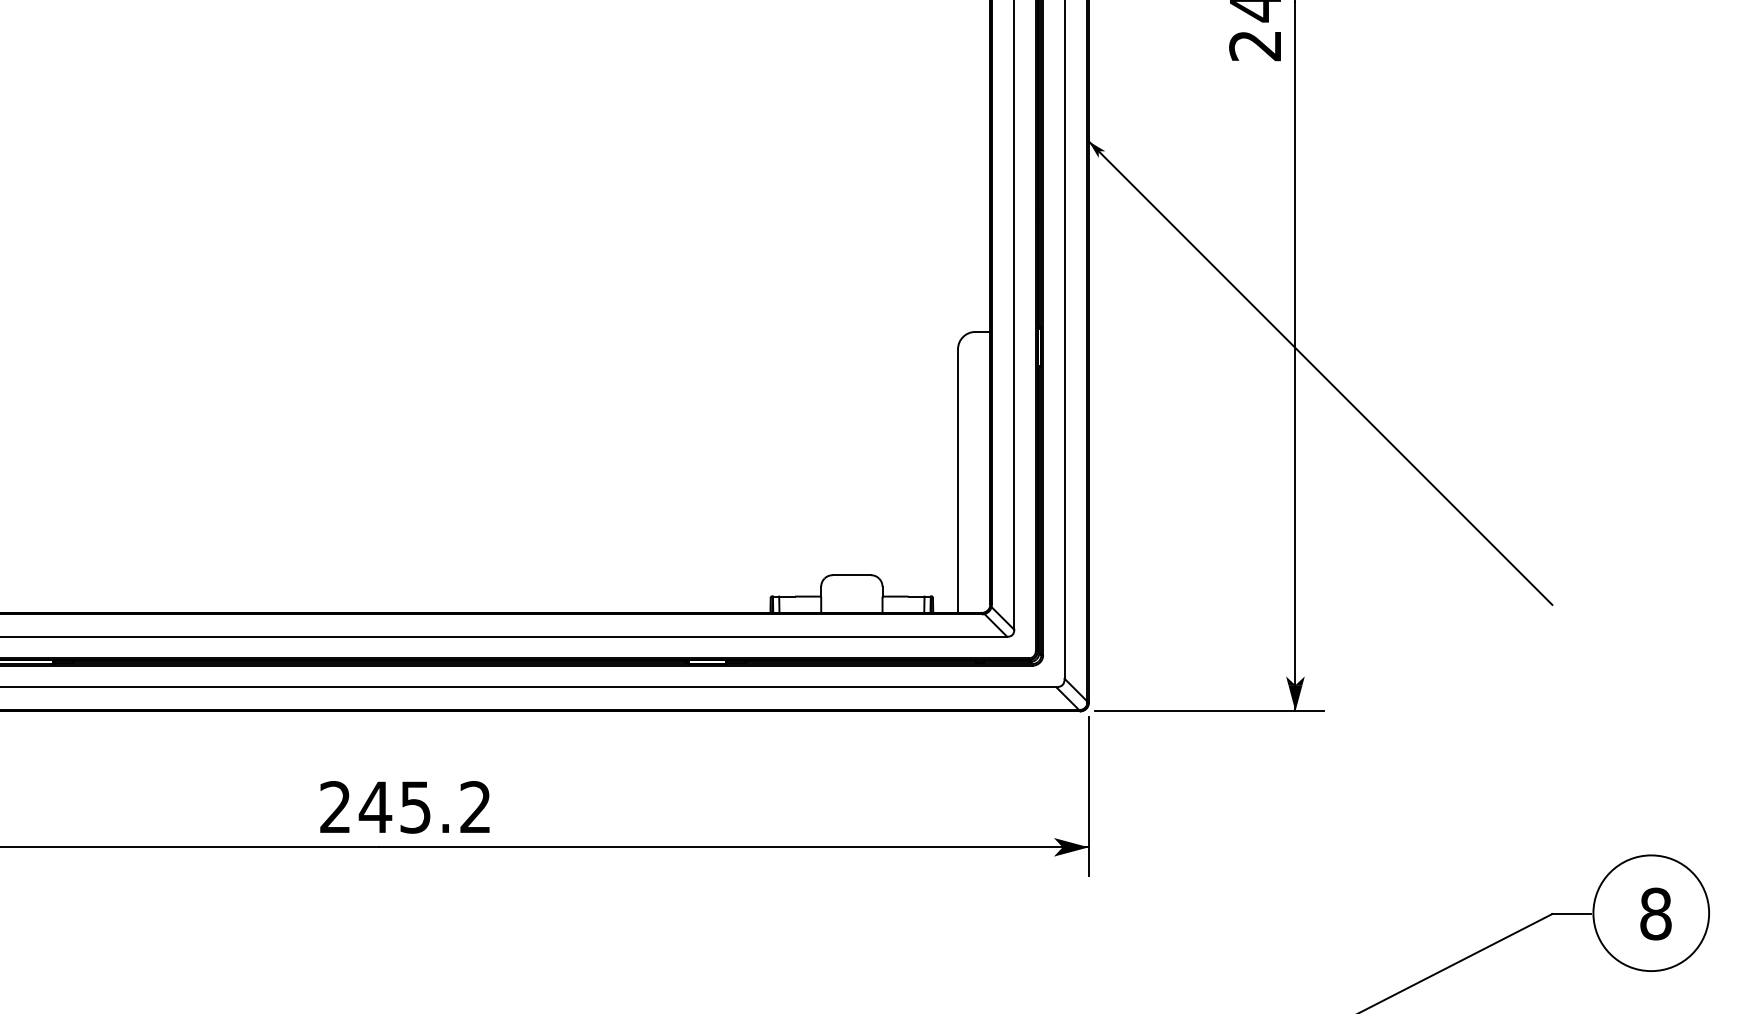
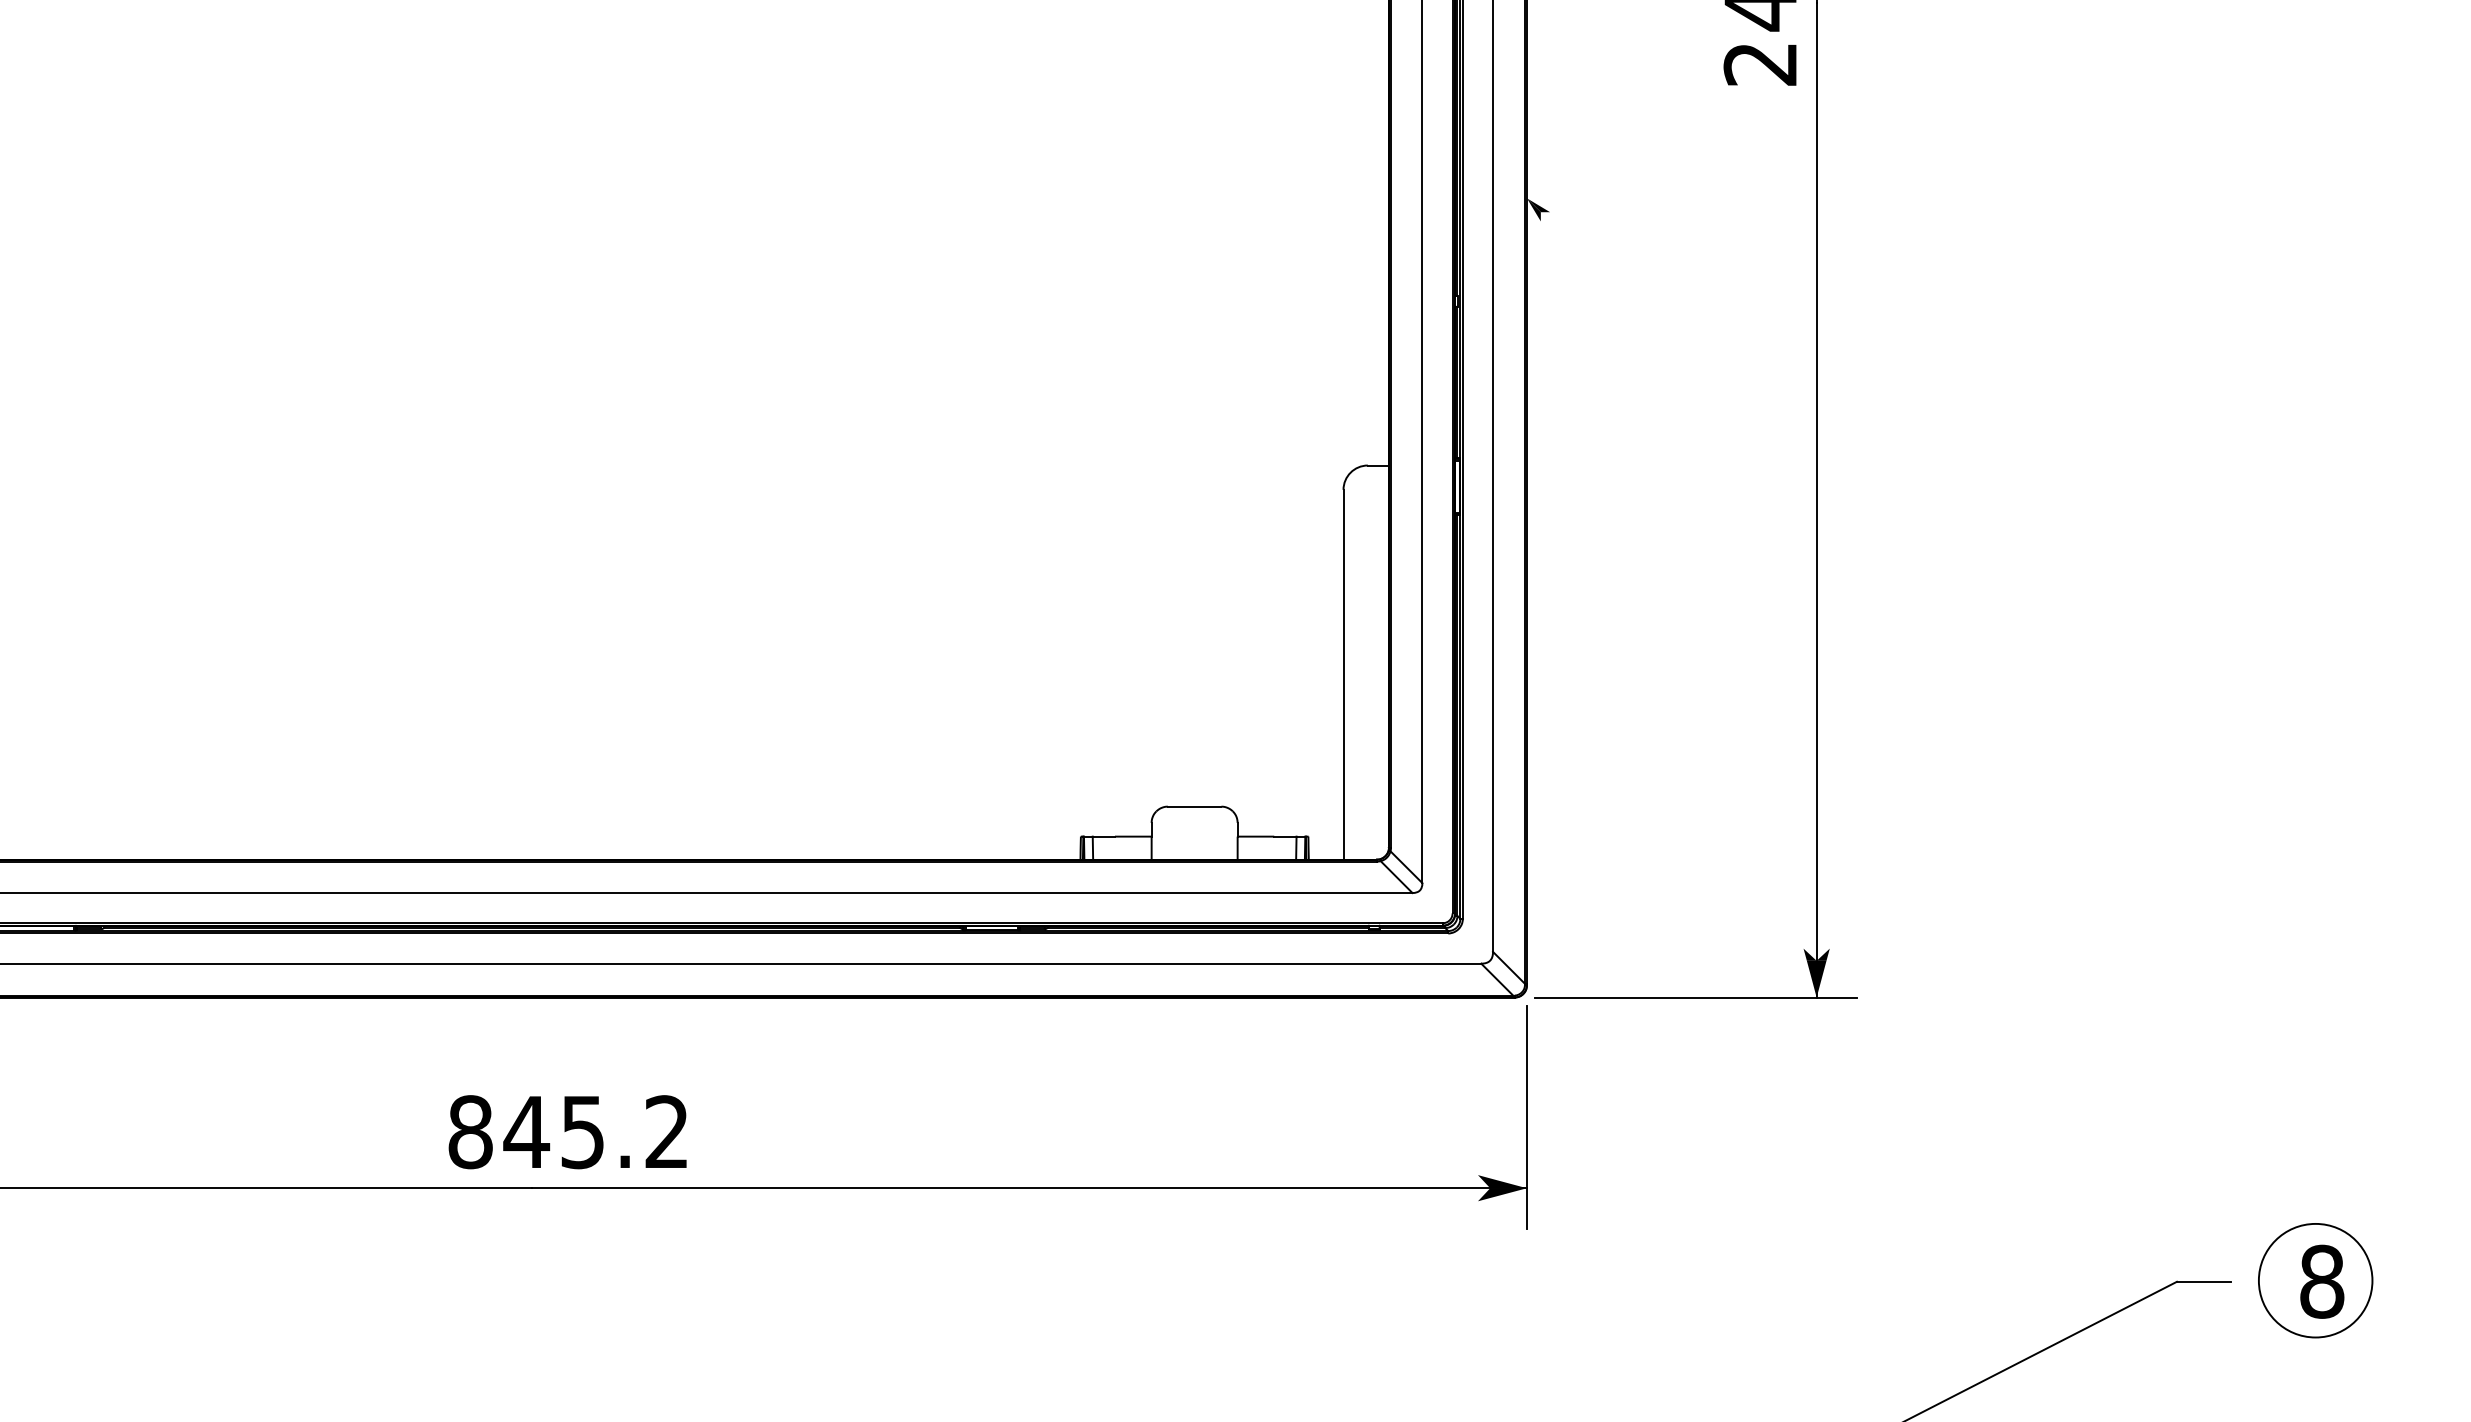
line: (1320, 372) -> (1851, 522), removed
text: (335, 807) -> (470, 1132), 245.2 -> 845.2
circle: (1651, 913) -> (2315, 1281), size x0.7

